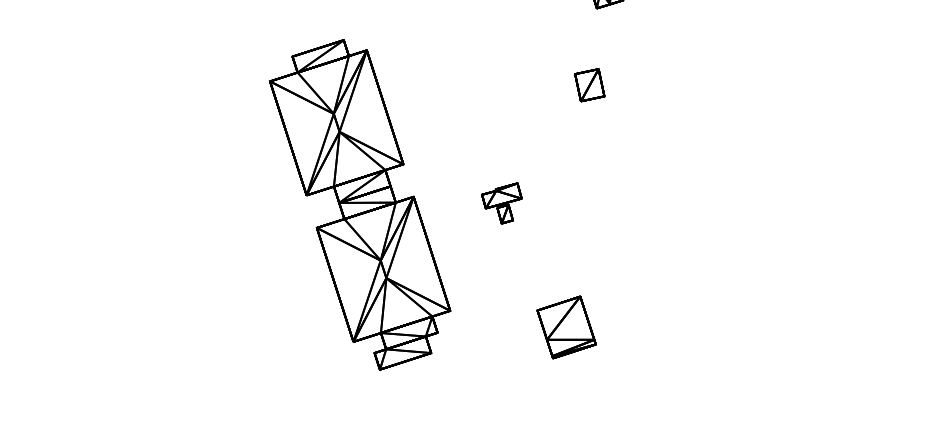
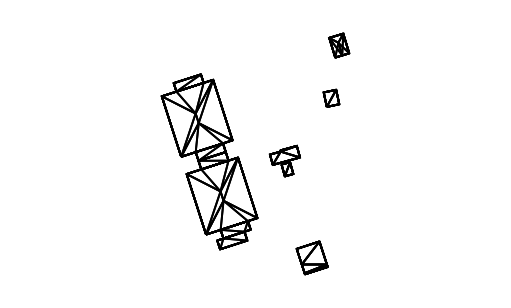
part: (501, 202) -> (284, 160), size x1.43
part: (565, 326) -> (311, 257), moved

